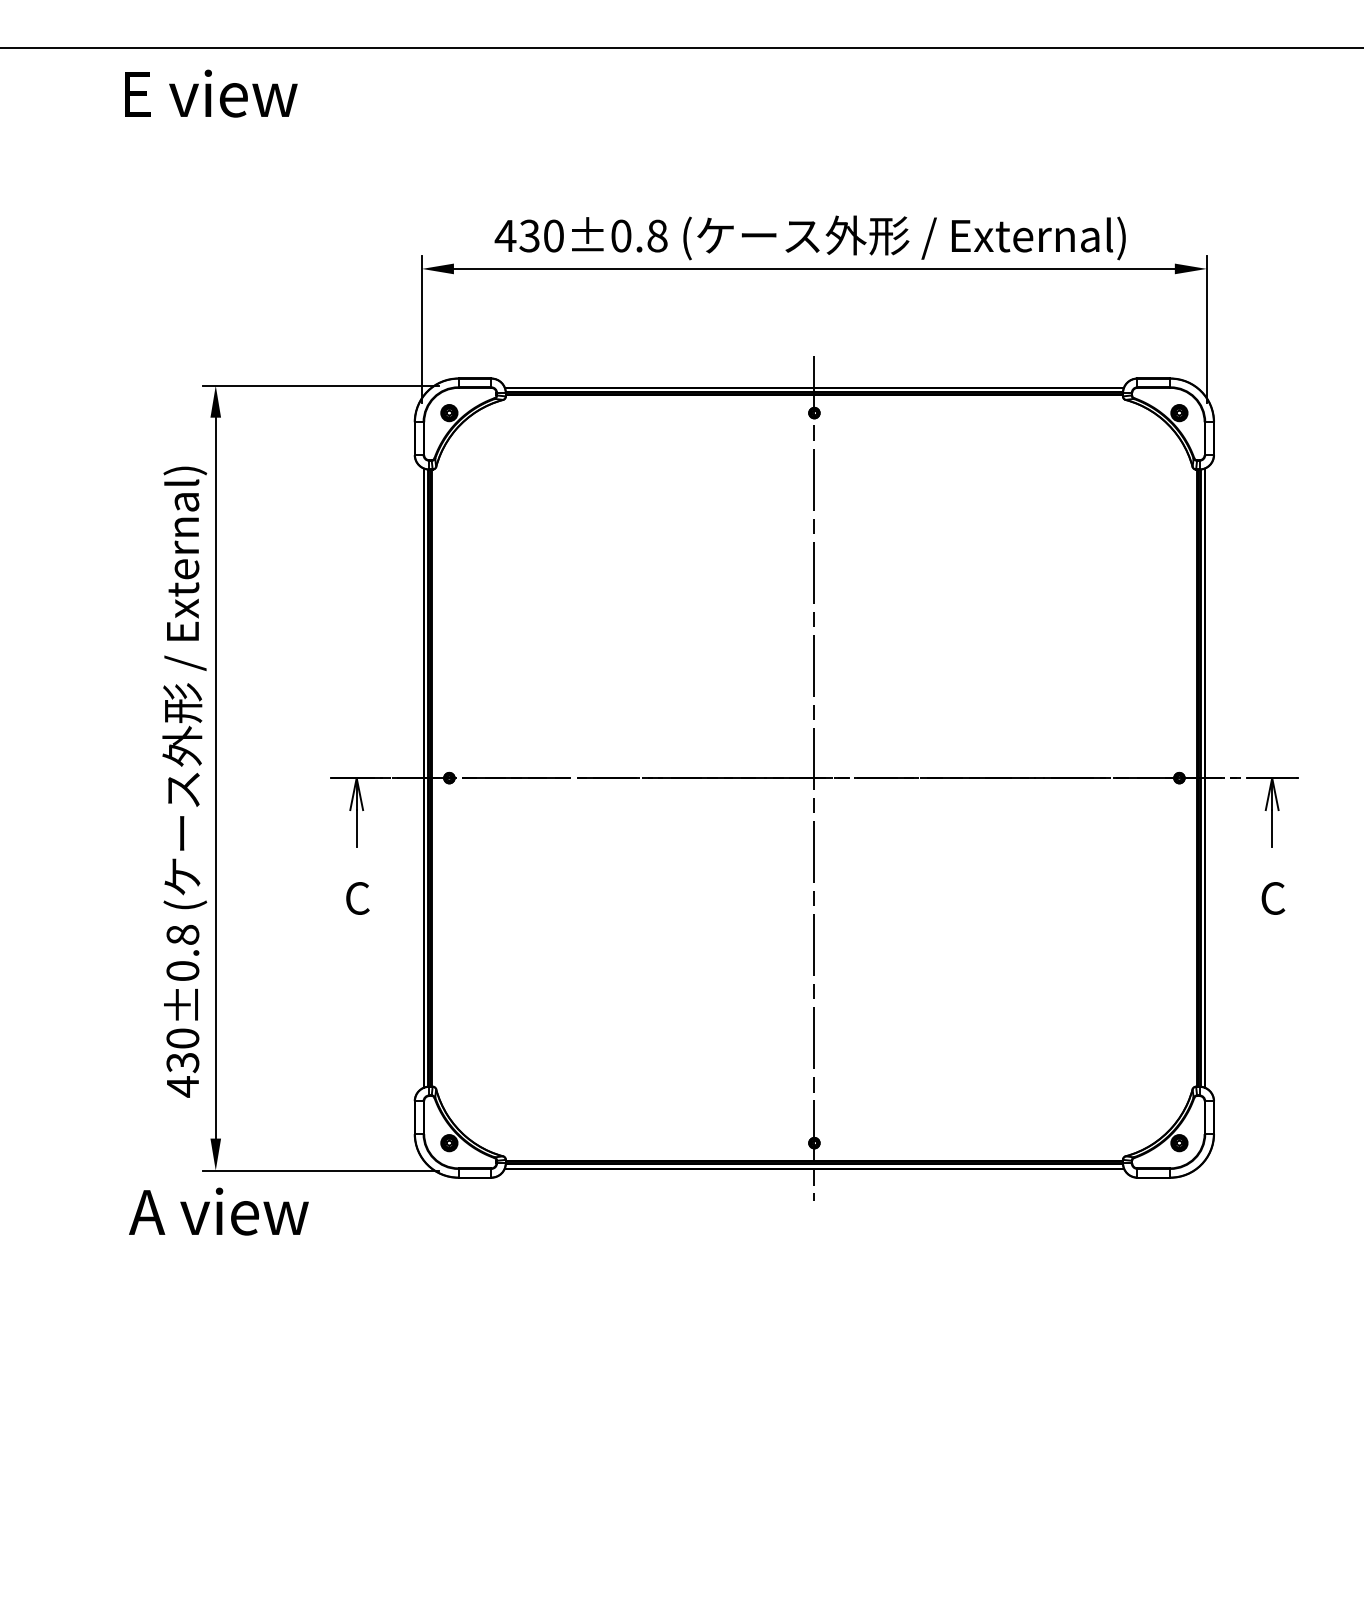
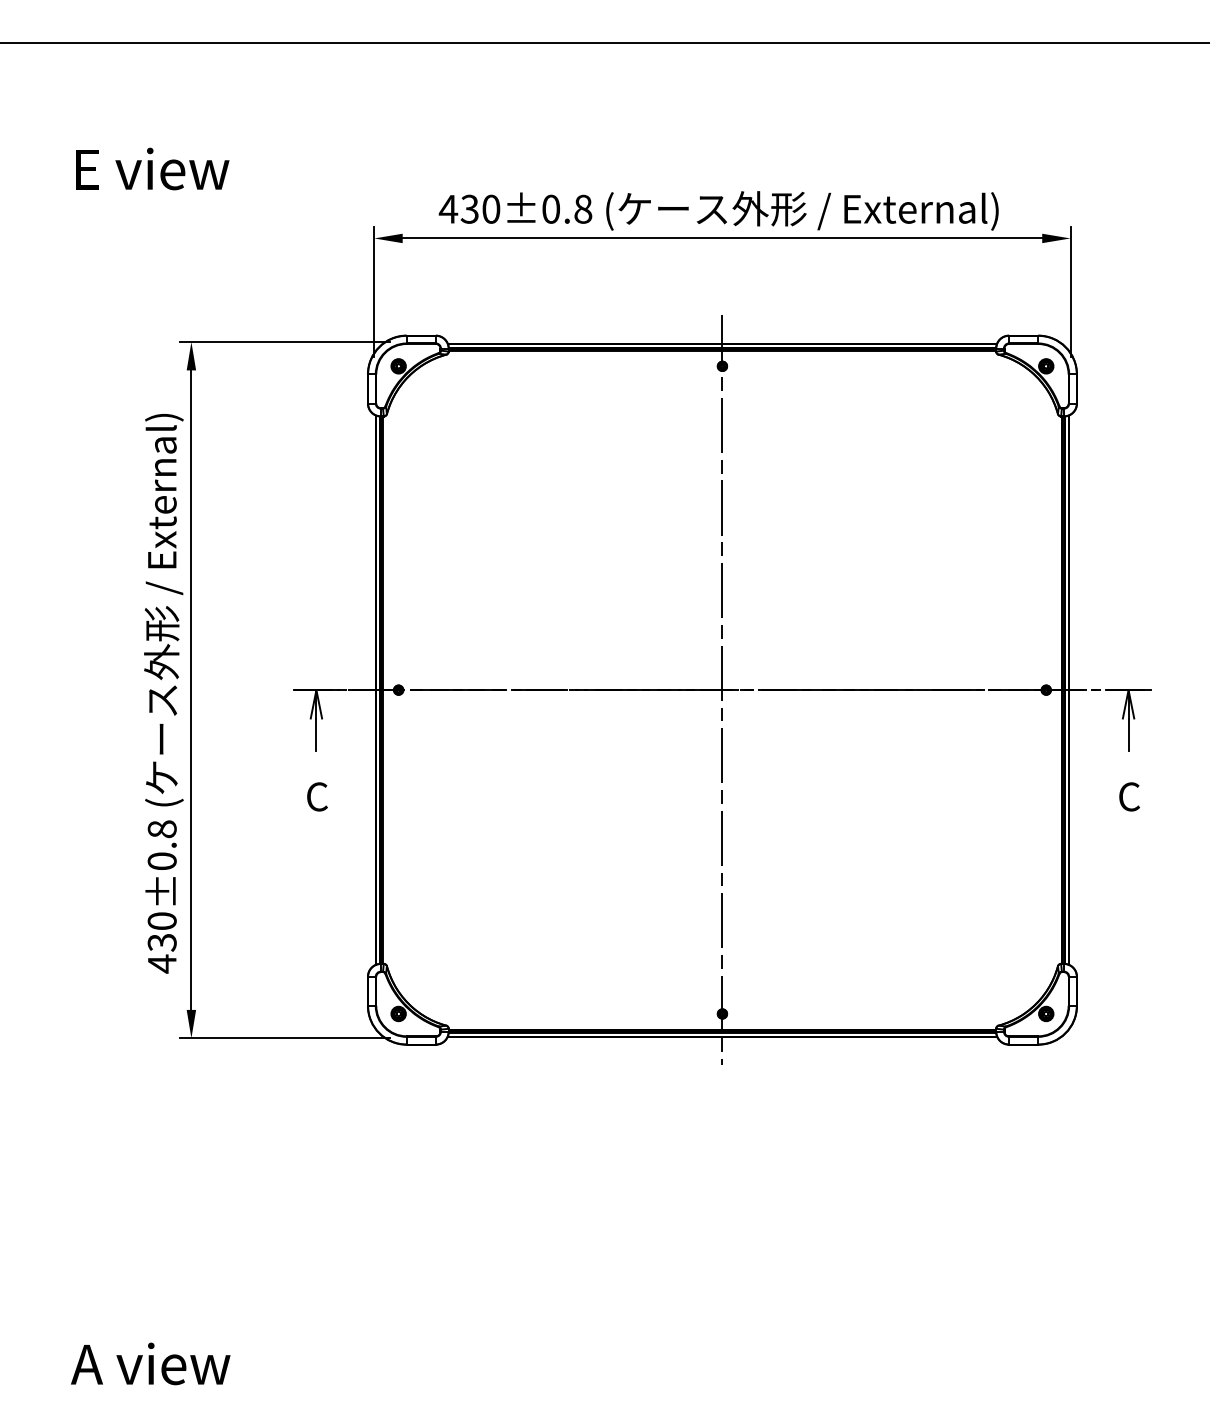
text: (211, 93) -> (153, 168), moved
text: (218, 1211) -> (150, 1363), moved

